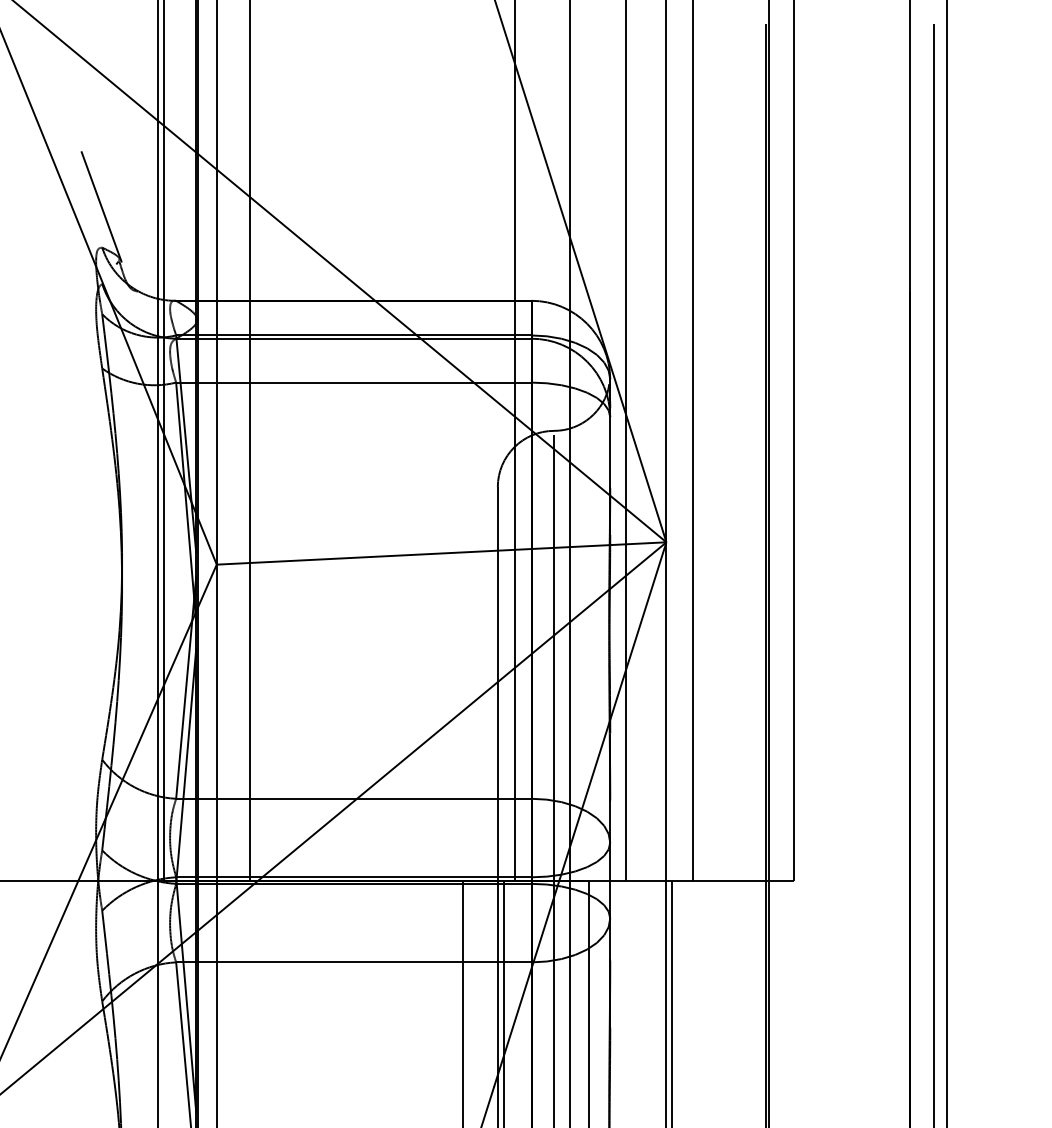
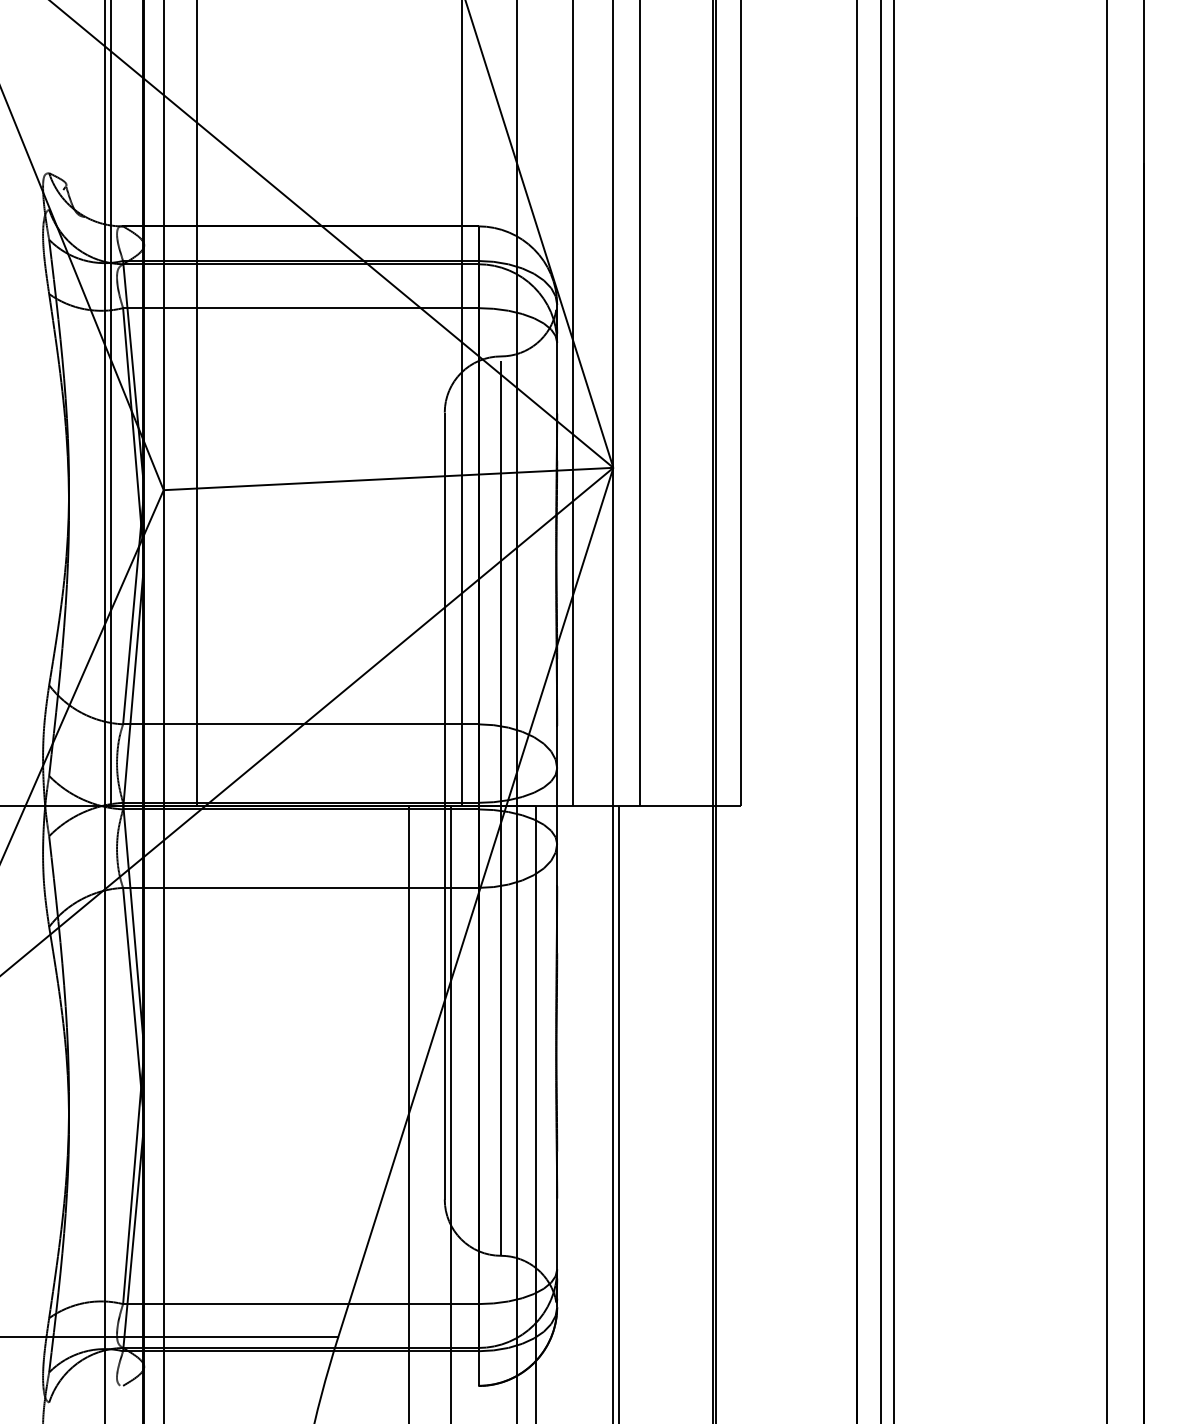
line: (101, 206) -> (48, 132), removed

